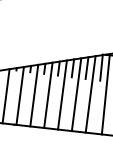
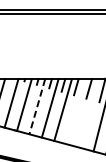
line: (75, 94) -> (75, 111), removed
line: (90, 94) -> (88, 113), removed
line: (34, 95) -> (37, 106), solid -> dashed

